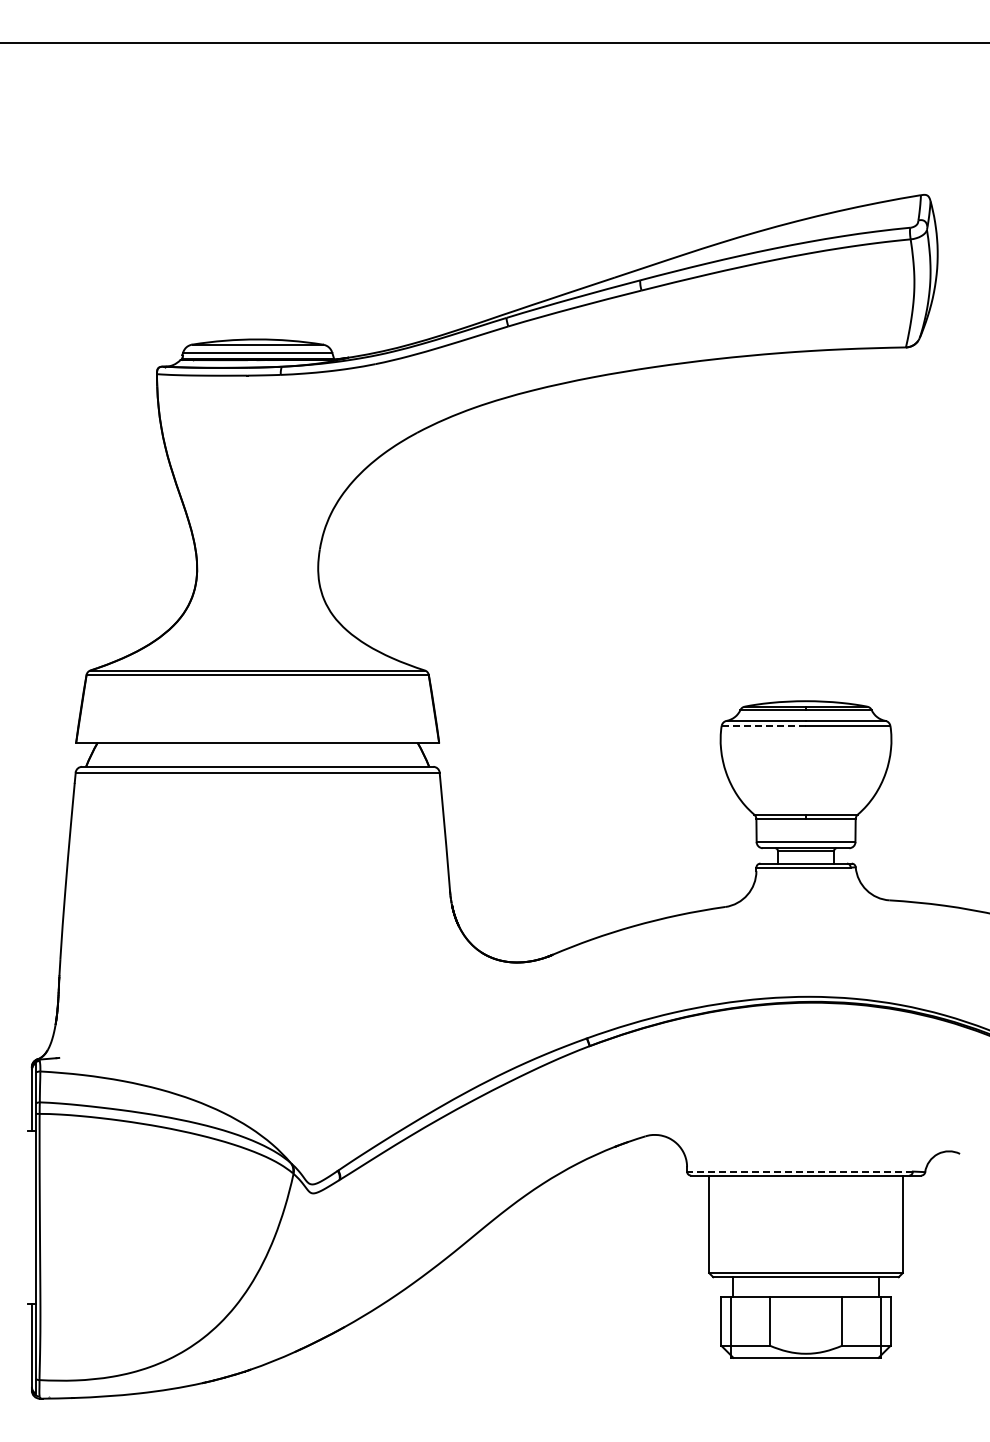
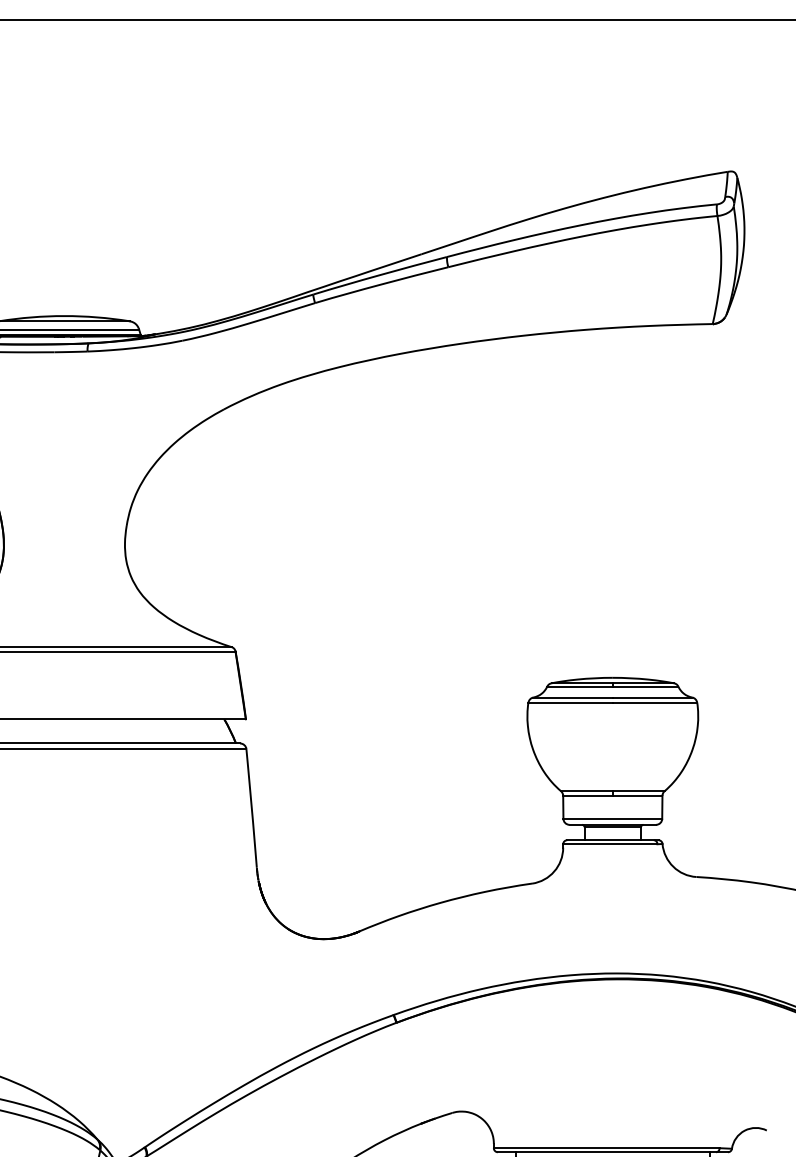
line: (764, 725) -> (571, 702), dashed -> solid
line: (799, 1171) -> (606, 1148), dashed -> solid

